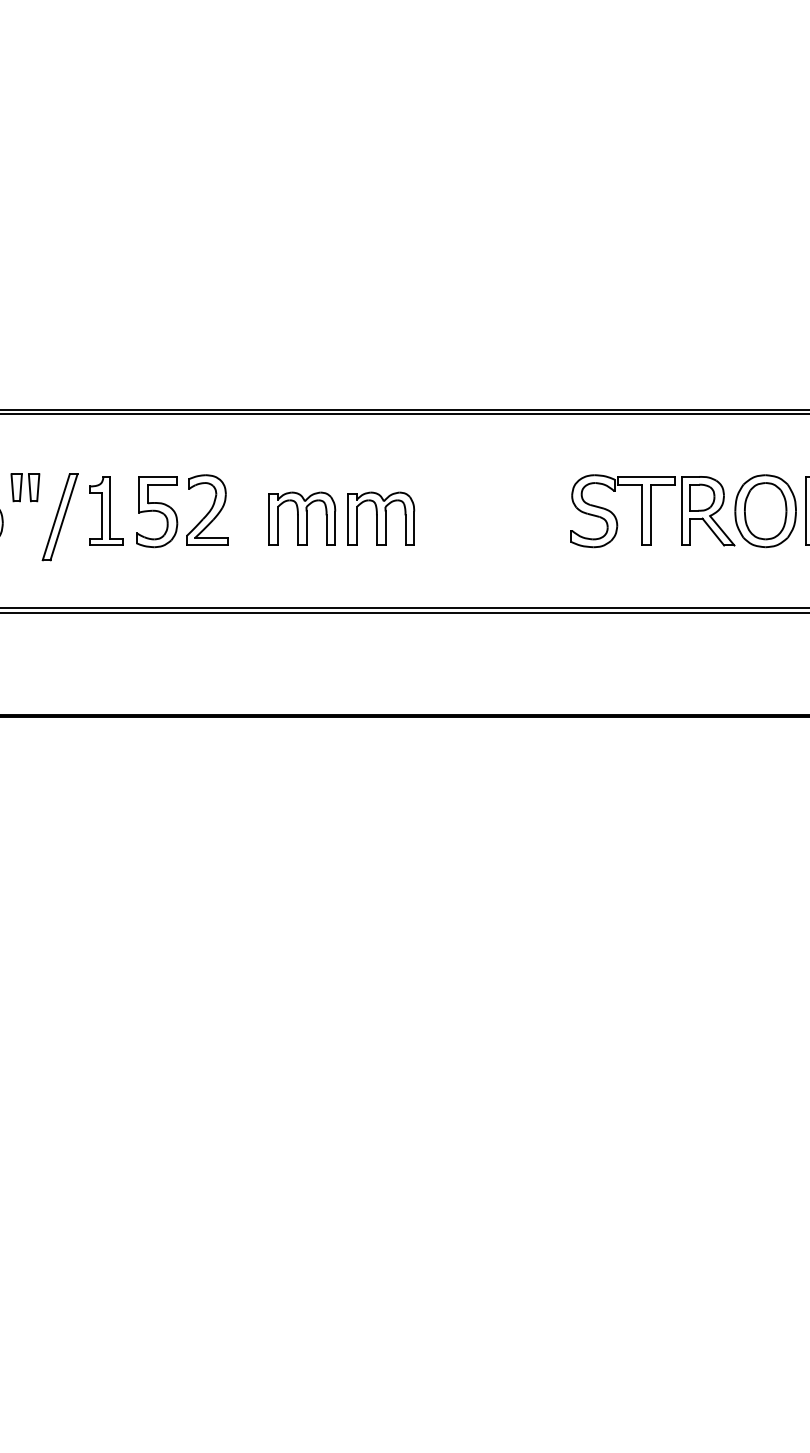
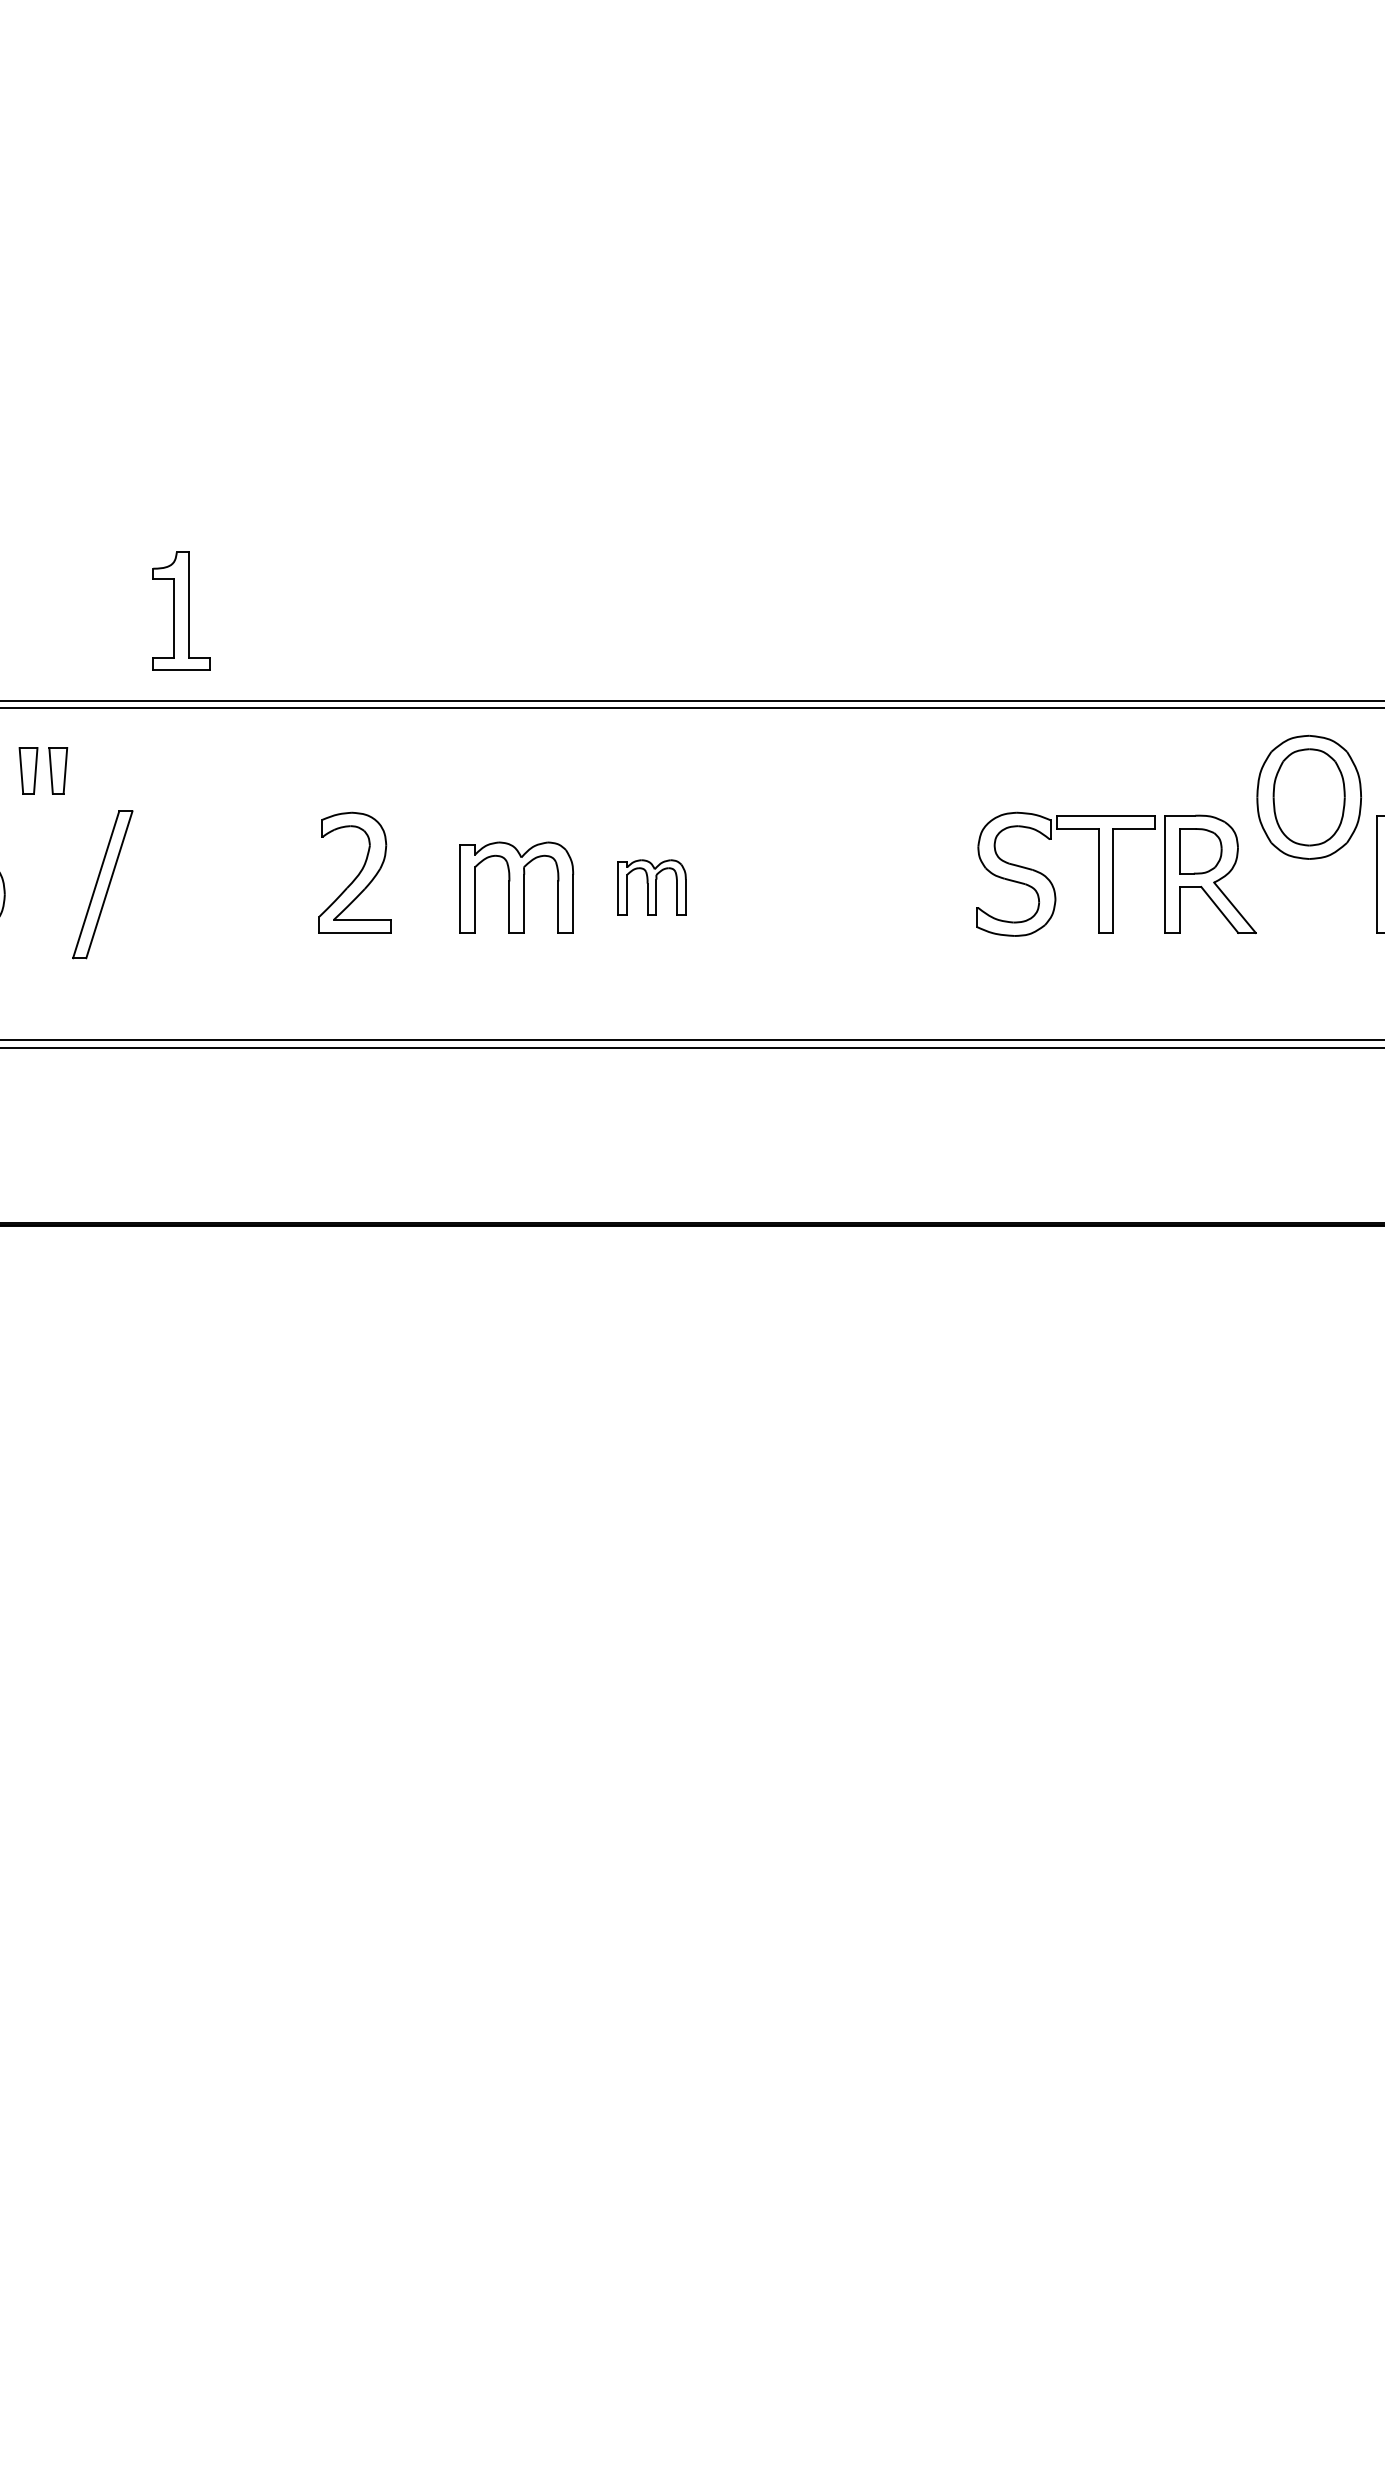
part: (25, 487) -> (43, 770), moved
part: (106, 510) -> (182, 609), moved
part: (765, 511) -> (1308, 797), moved
part: (157, 512) -> (269, 876), removed
part: (381, 518) -> (652, 886), size x0.6

